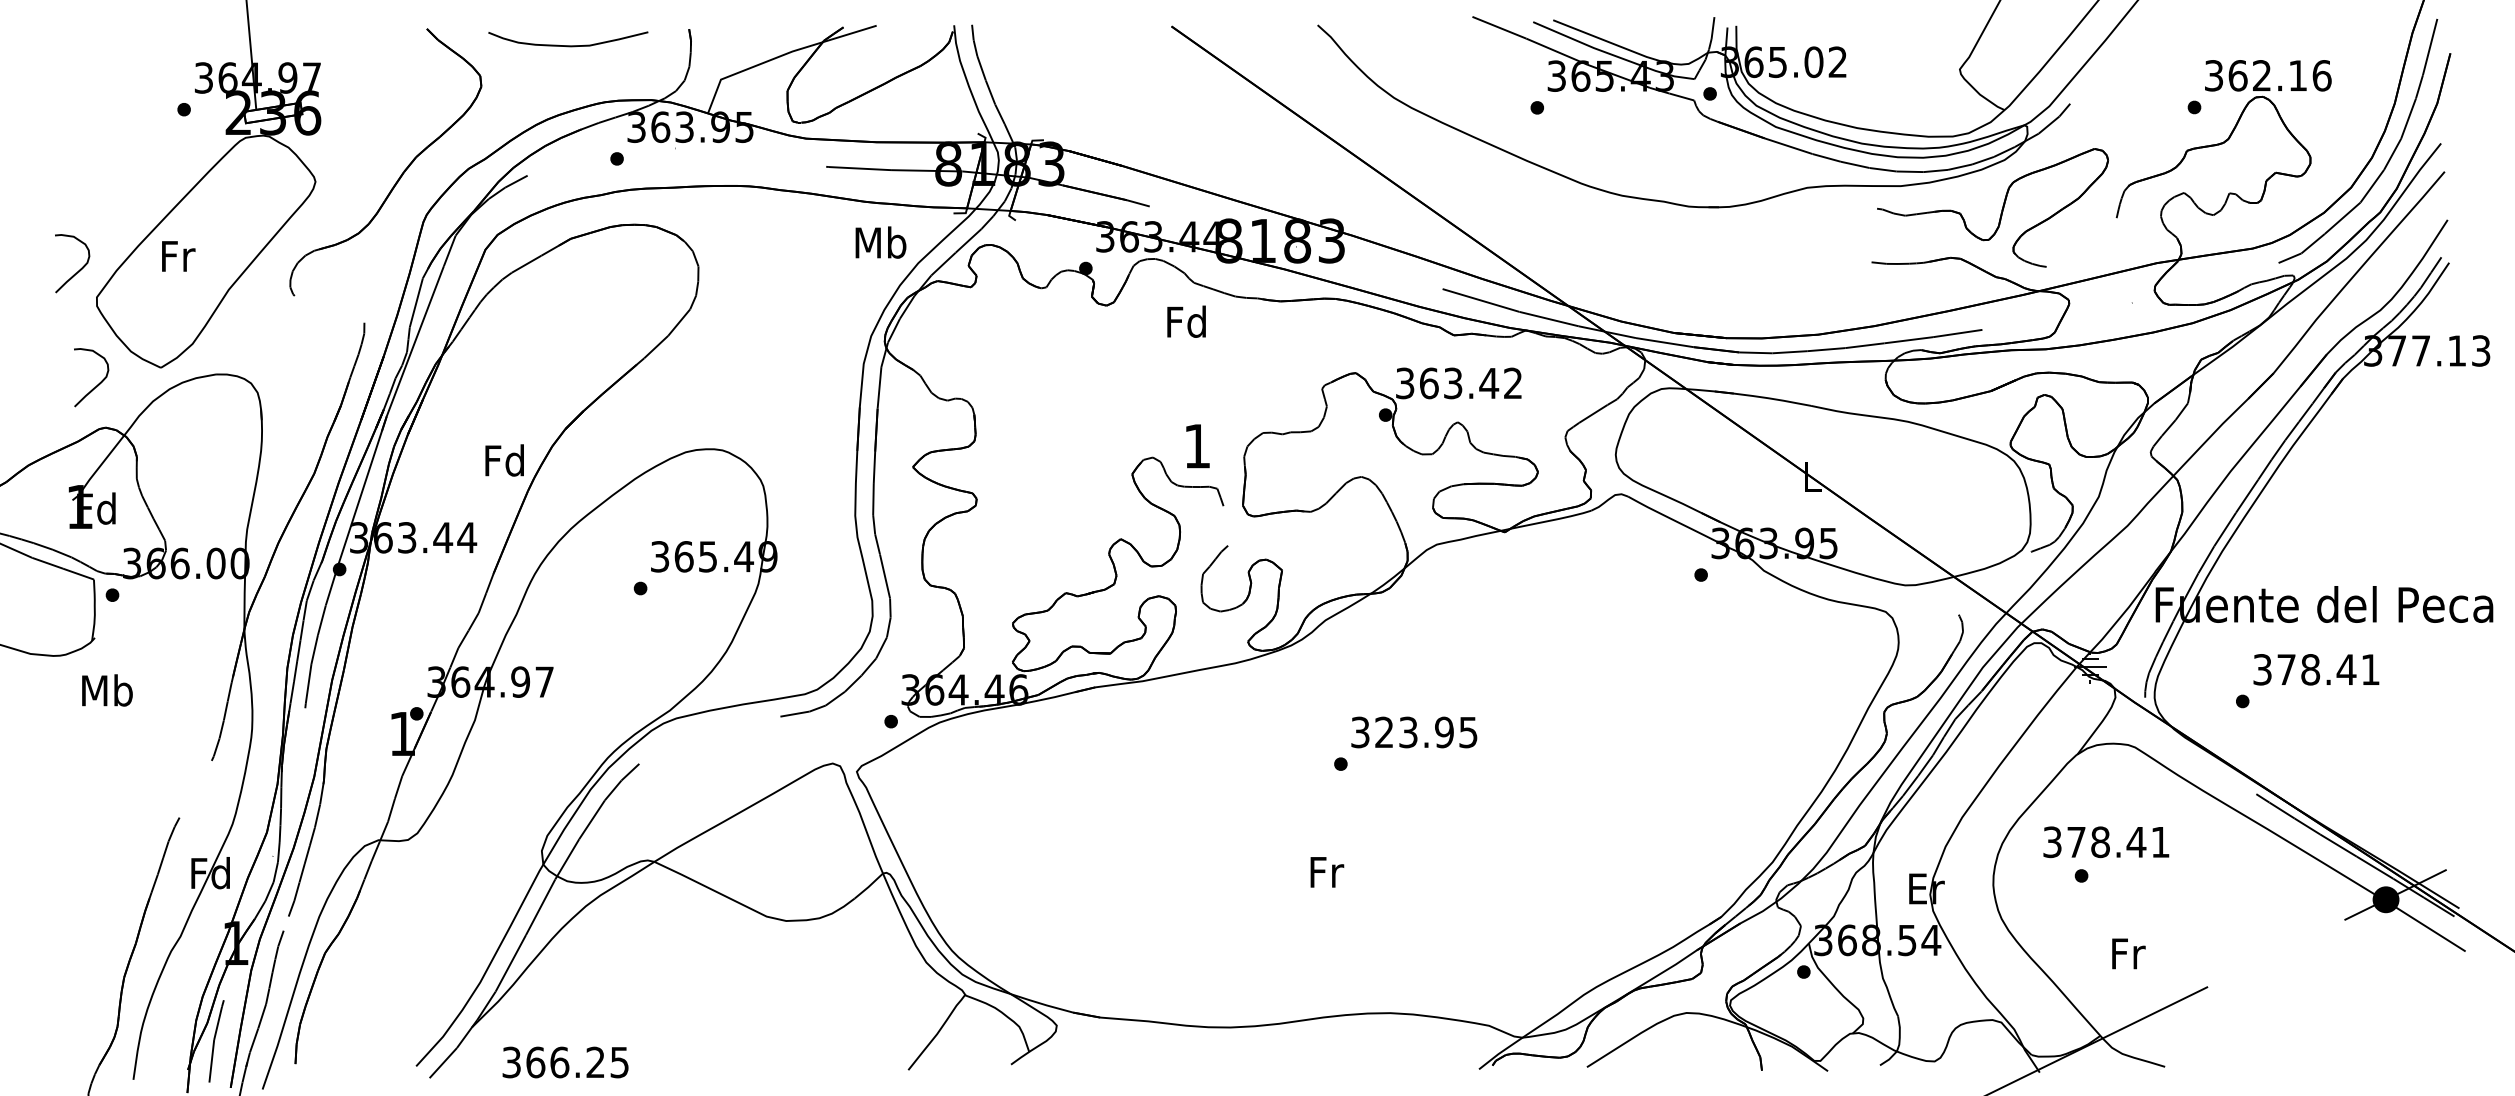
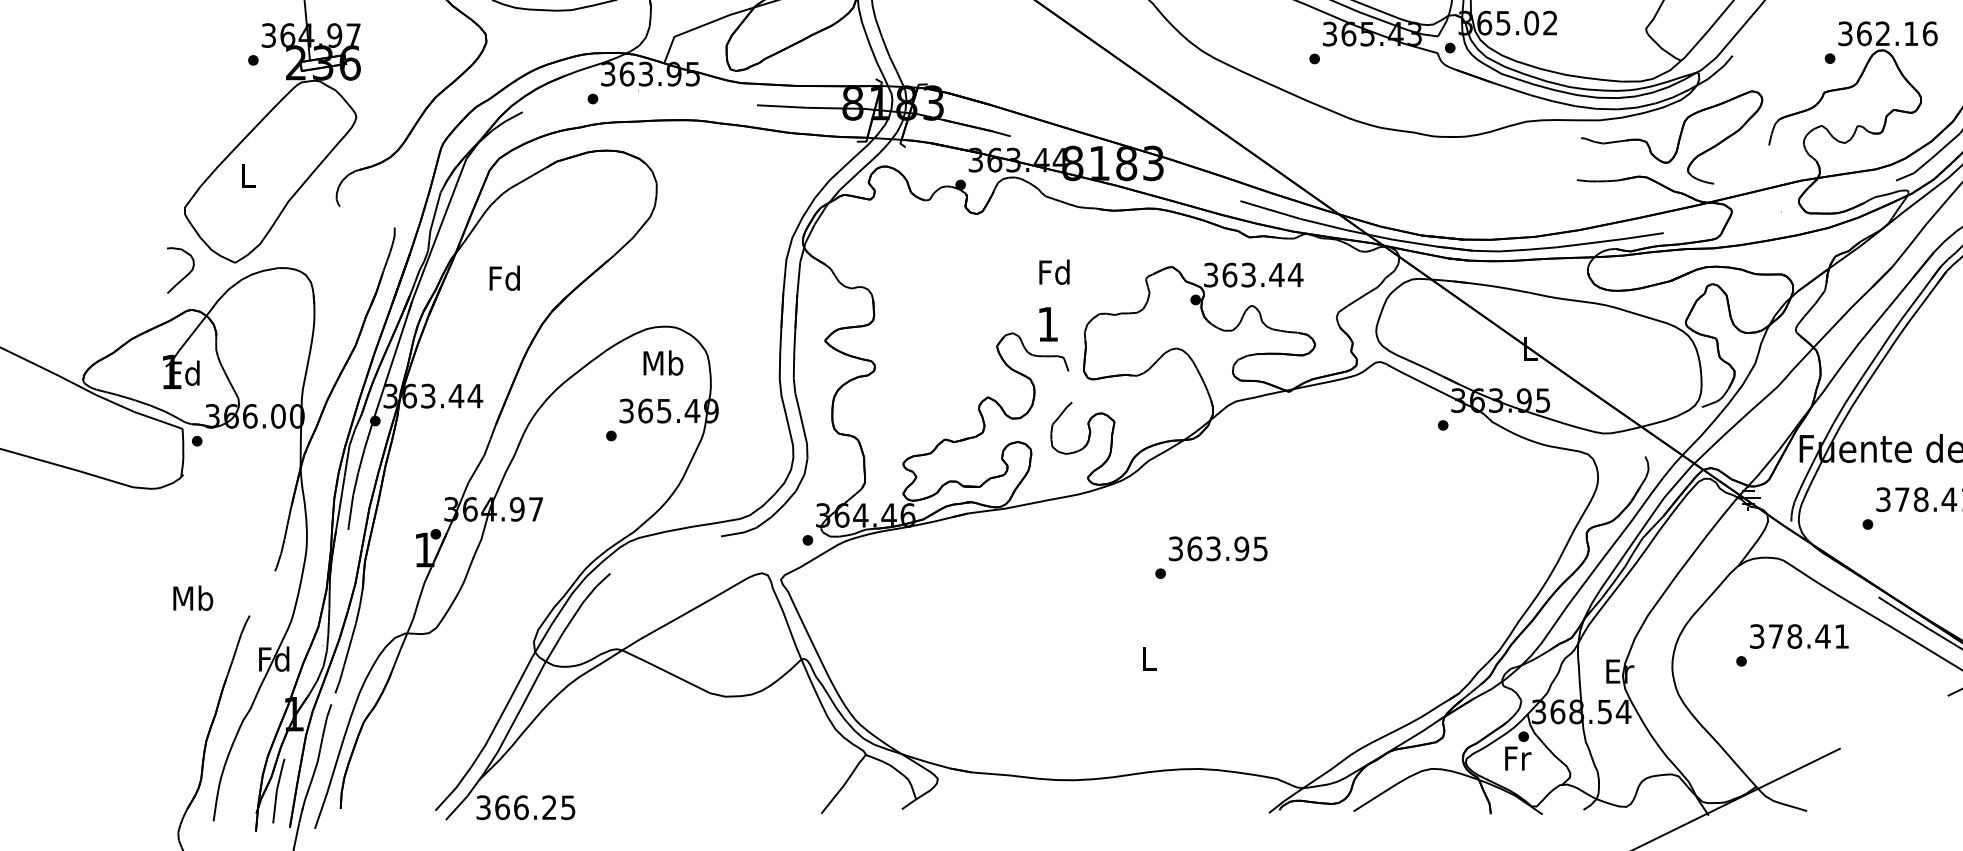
text: (880, 242) -> (663, 363), moved
text: (178, 256) -> (248, 175), Fr -> L
curve: (79, 269) -> (171, 185), removed
text: (1186, 321) -> (1054, 272), moved
text: (1513, 382) -> (1295, 274), 363.42 -> 363.44
text: (504, 460) -> (504, 278), moved
text: (107, 690) -> (193, 598), moved
text: (1384, 732) -> (1194, 548), 323.95 -> 363.95
text: (2106, 842) -> (1799, 636), moved
text: (1327, 872) -> (1150, 658), Fr -> L
text: (2128, 953) -> (1517, 758), moved
text: (565, 1062) -> (525, 807), moved

